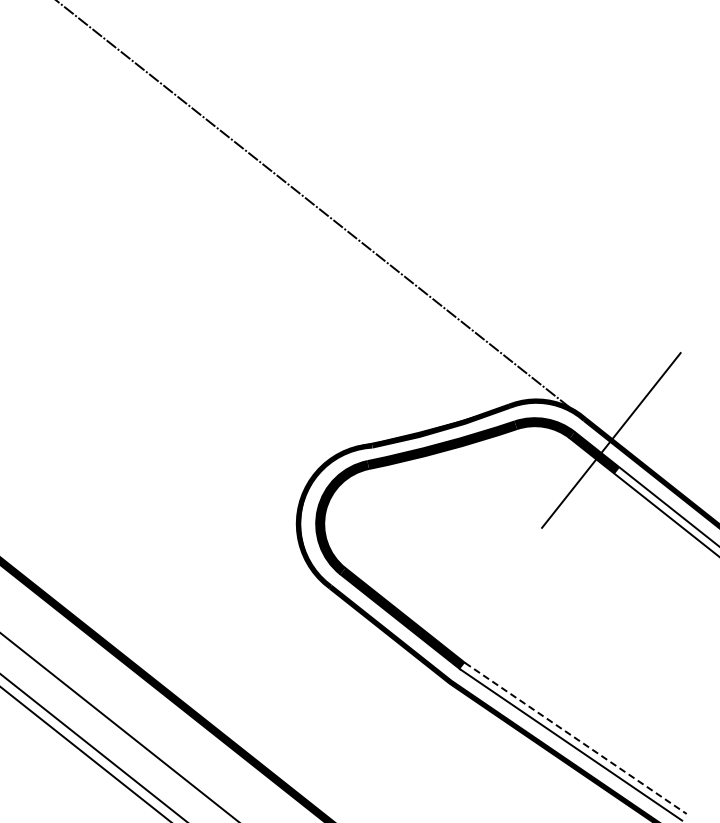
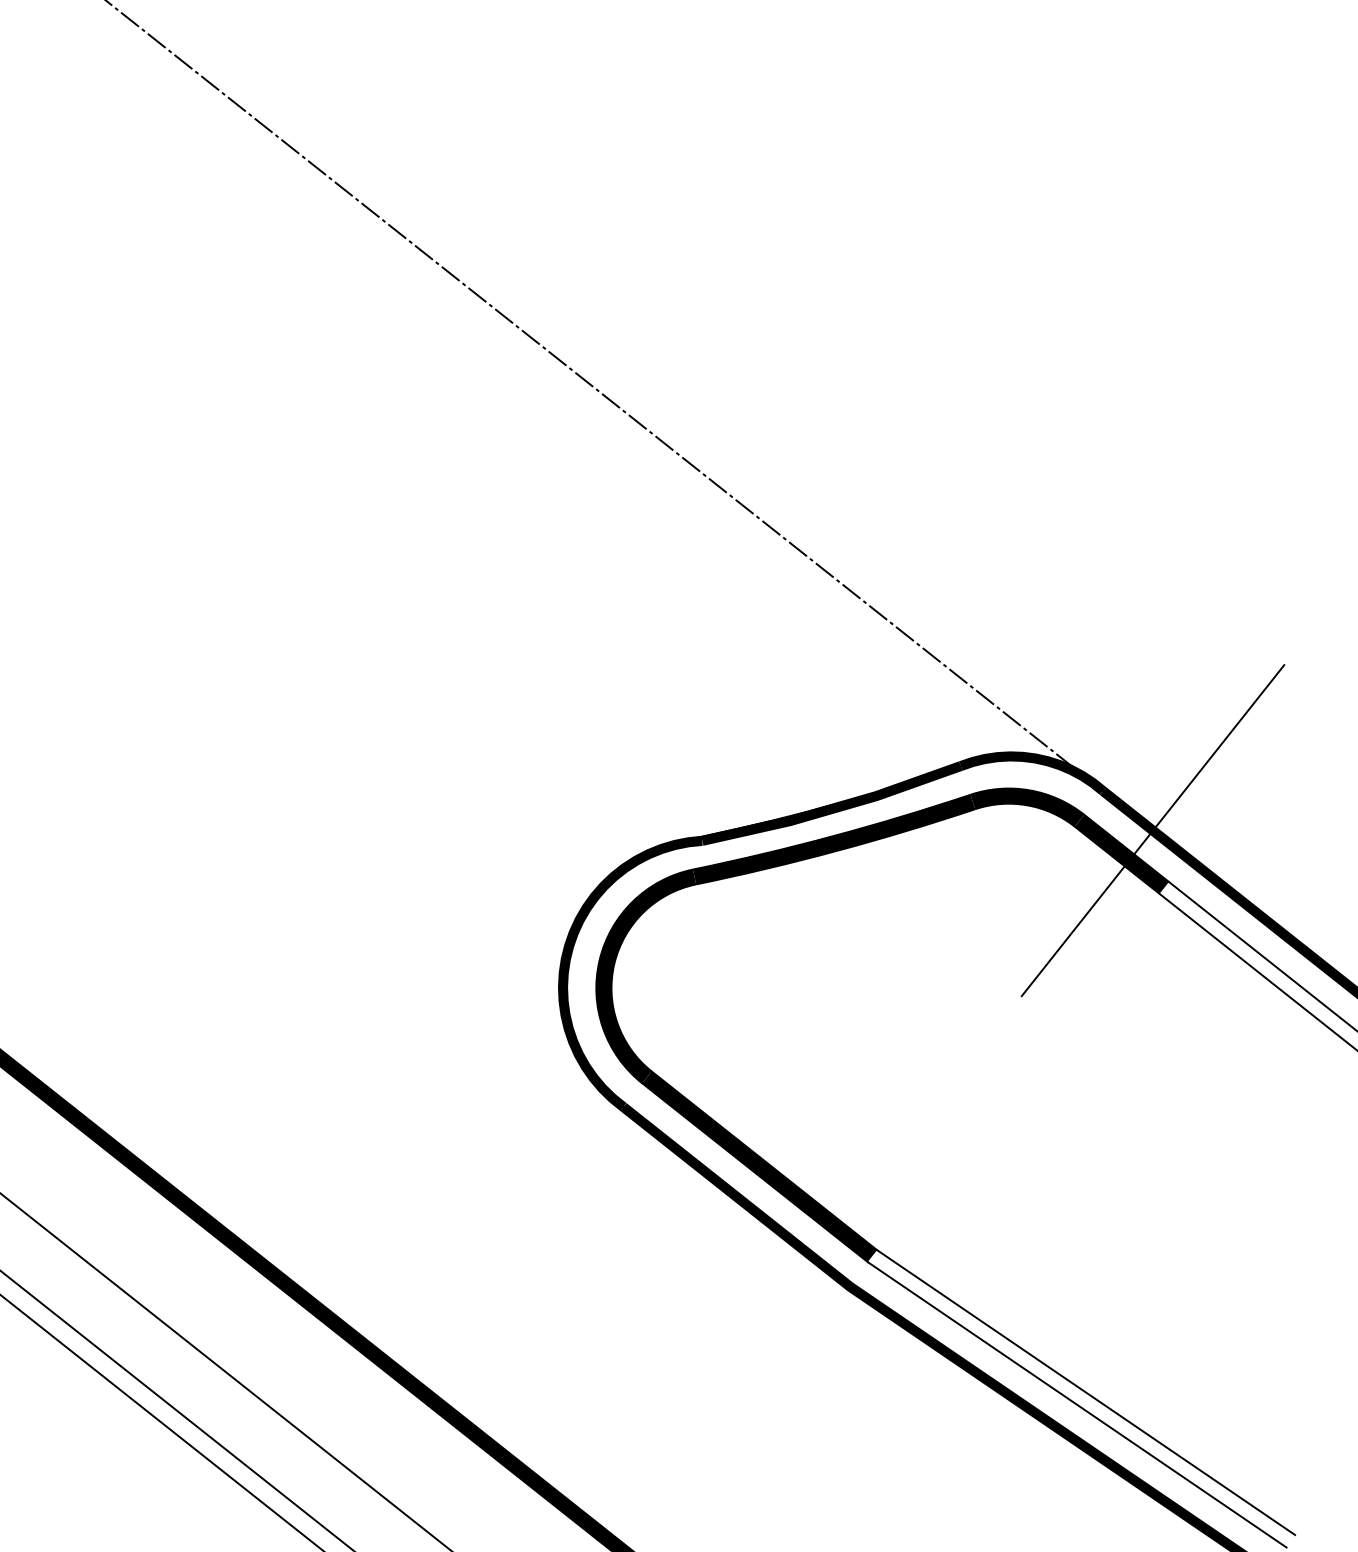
line: (576, 738) -> (1087, 1392), dashed -> solid

